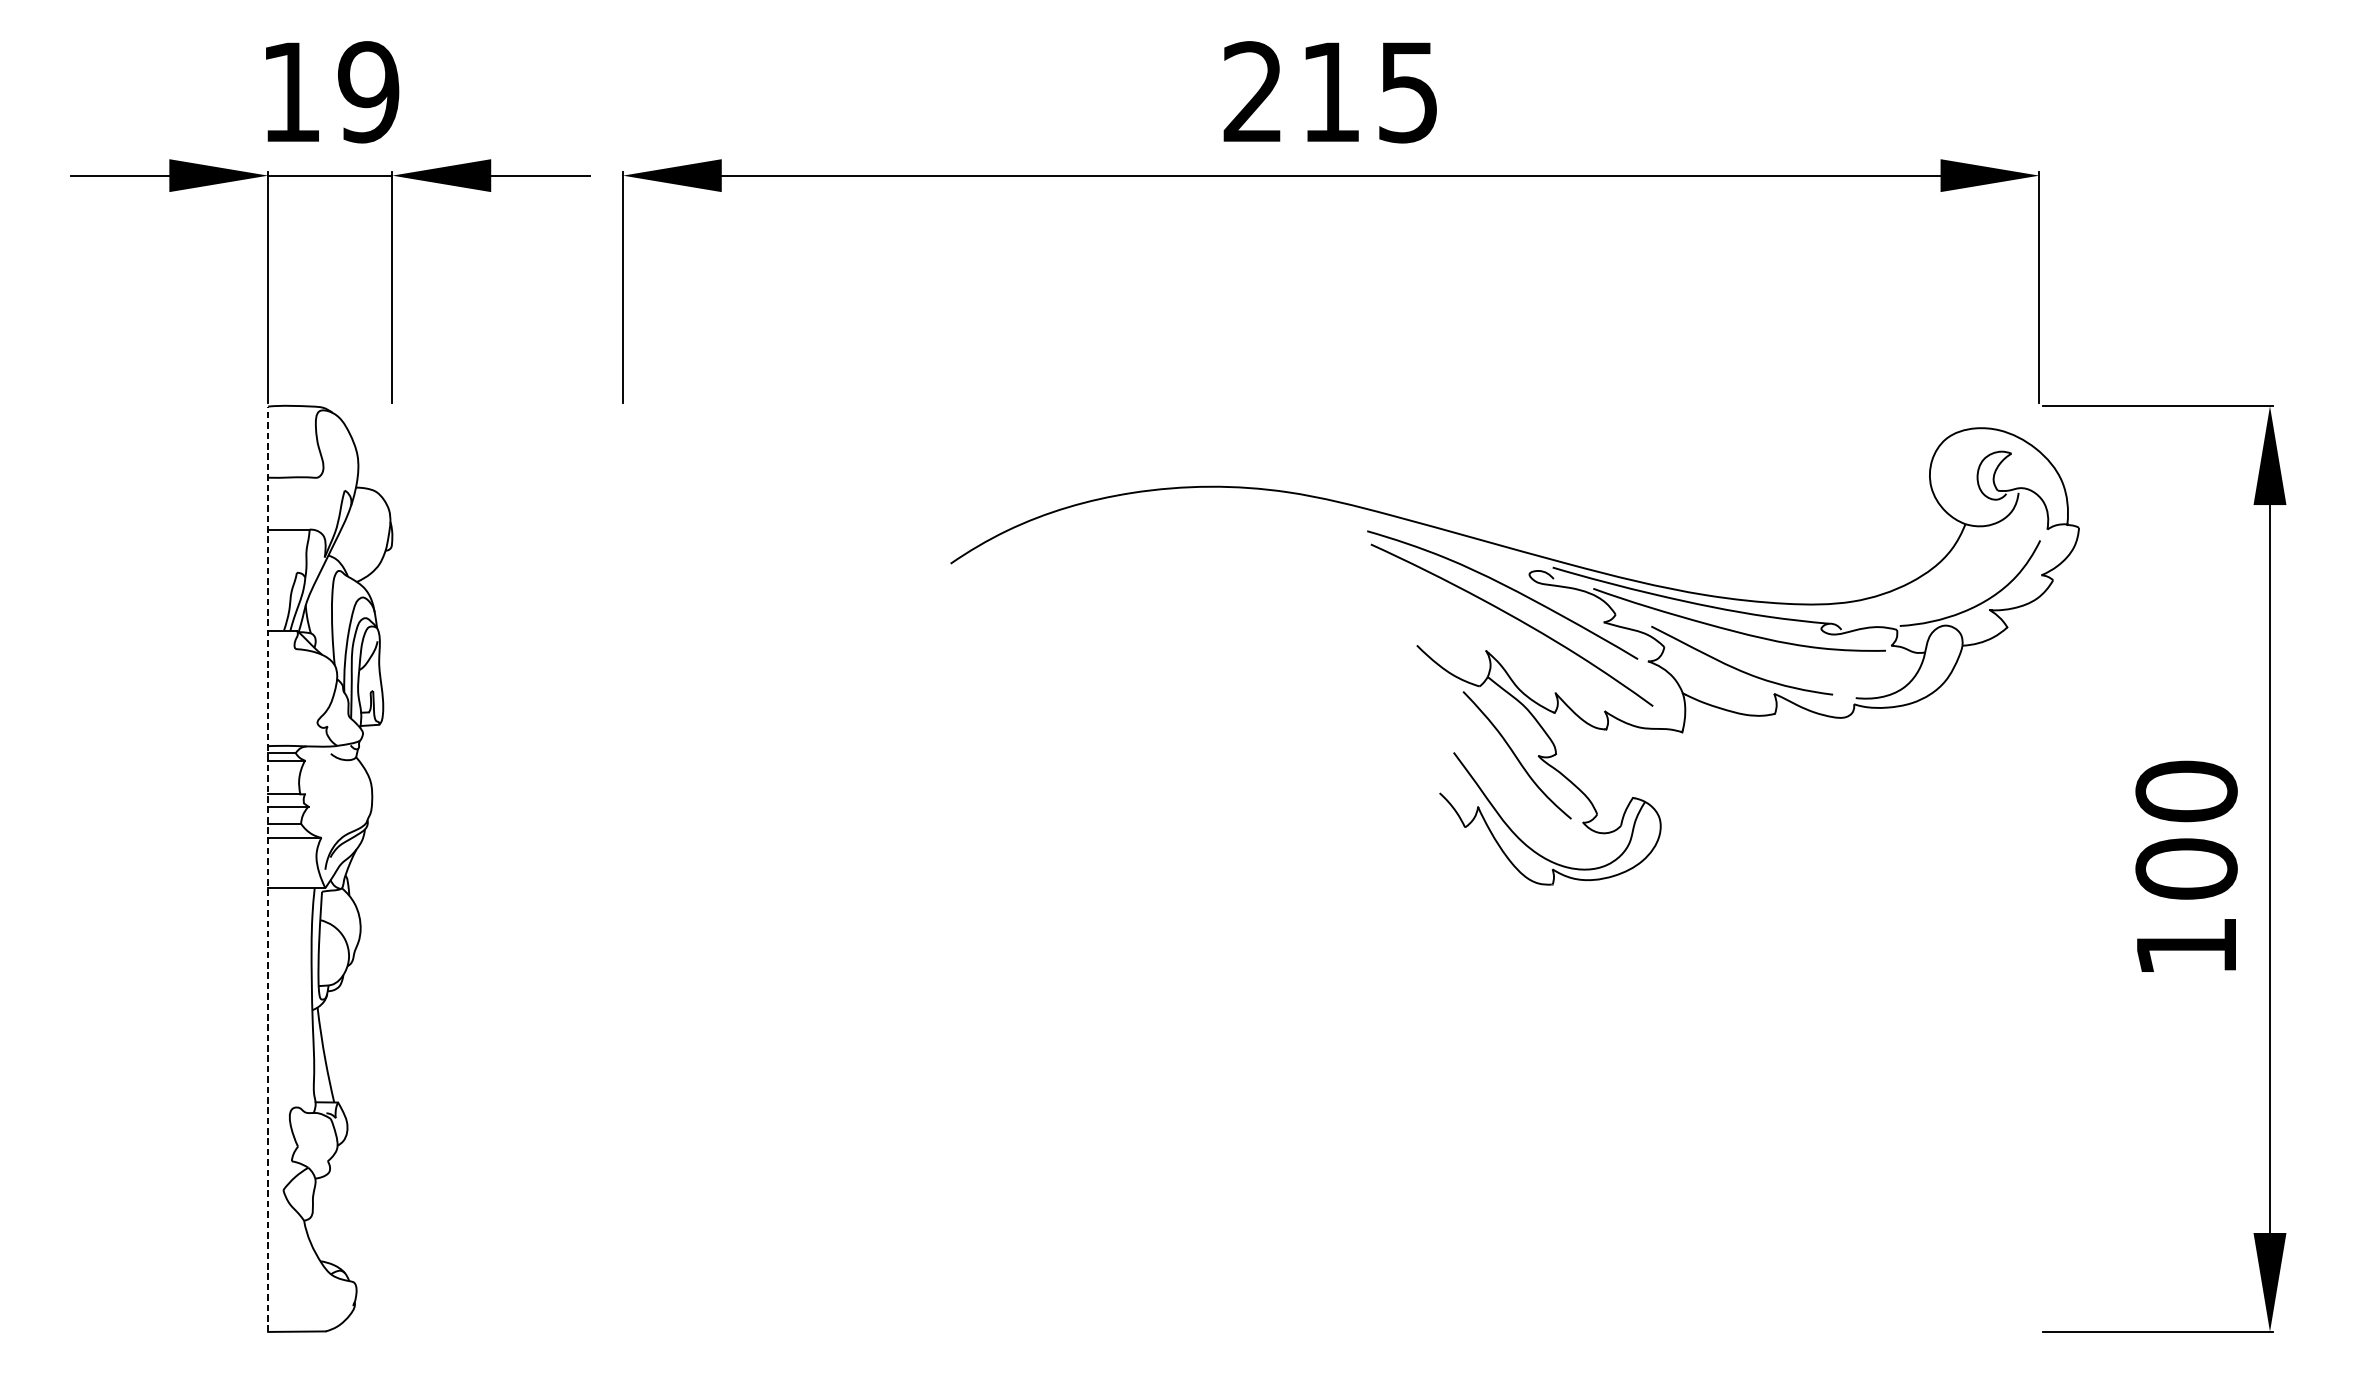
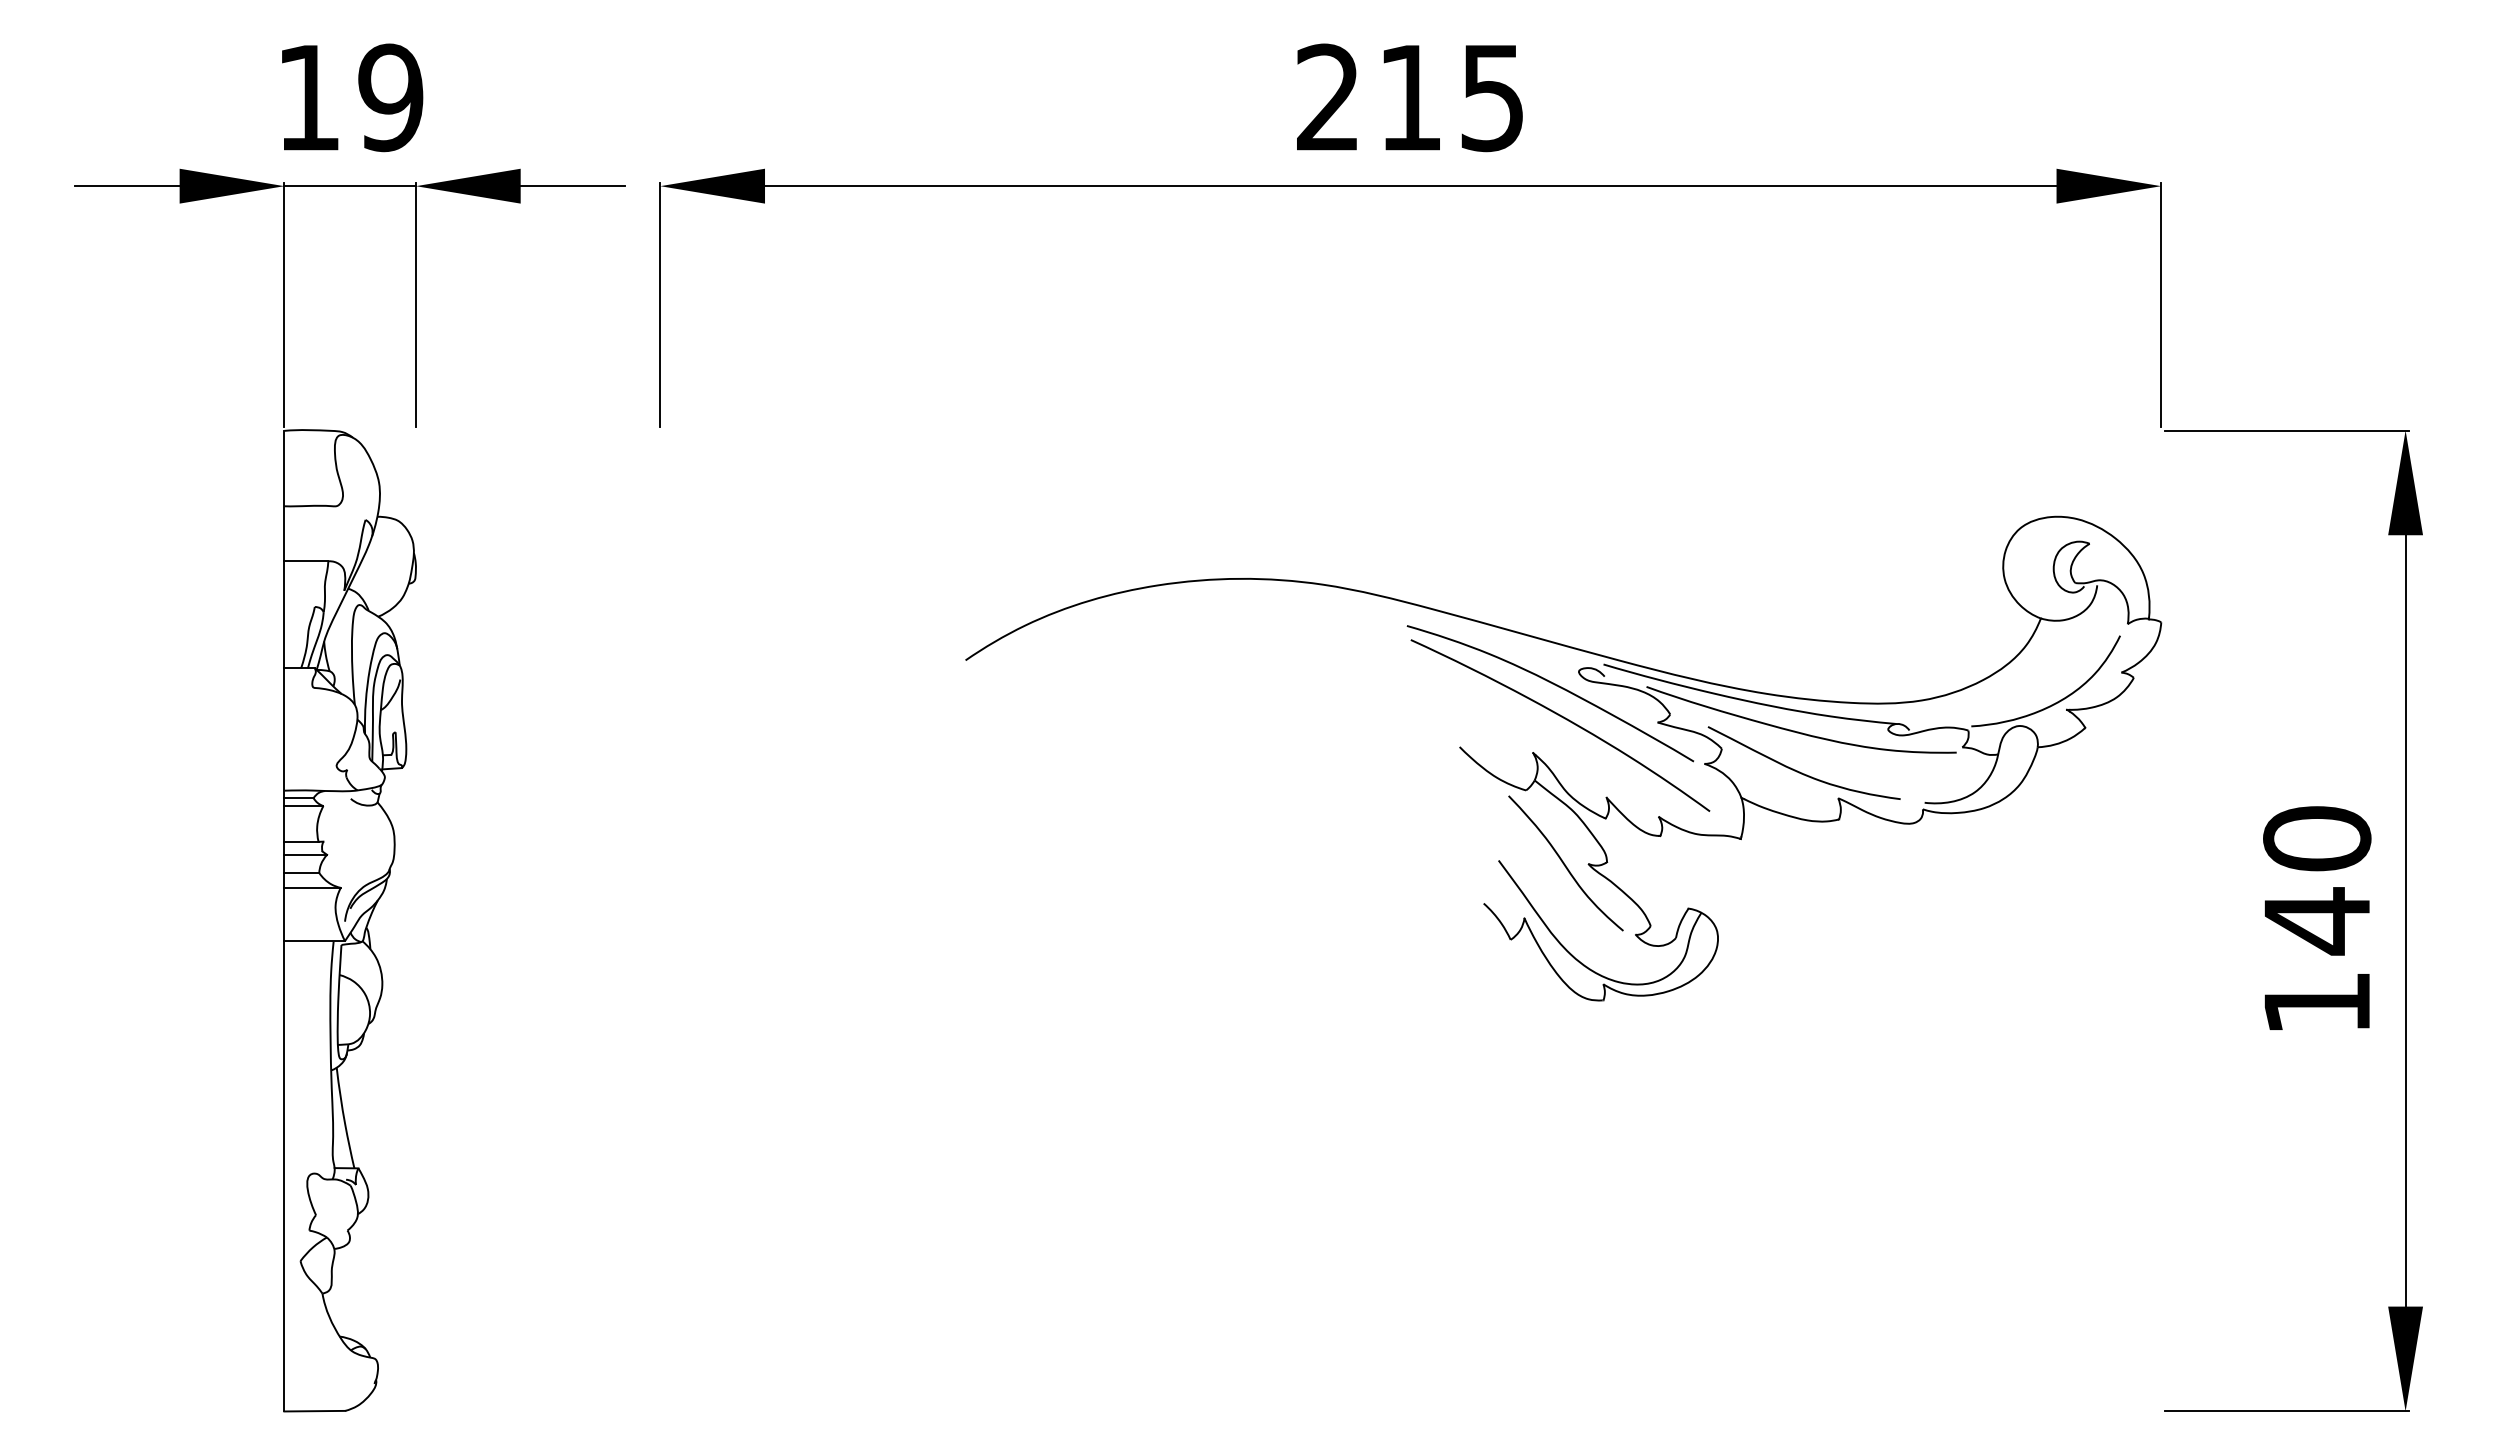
part: (1502, 665) -> (1550, 768), moved
line: (268, 868) -> (284, 920), dashed -> solid
text: (2186, 869) -> (2317, 921), 100 -> 140

